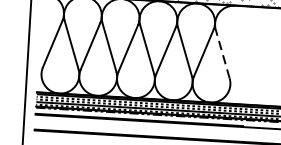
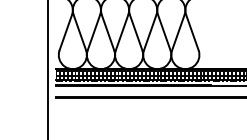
line: (222, 53) -> (192, 32), dashed -> solid

